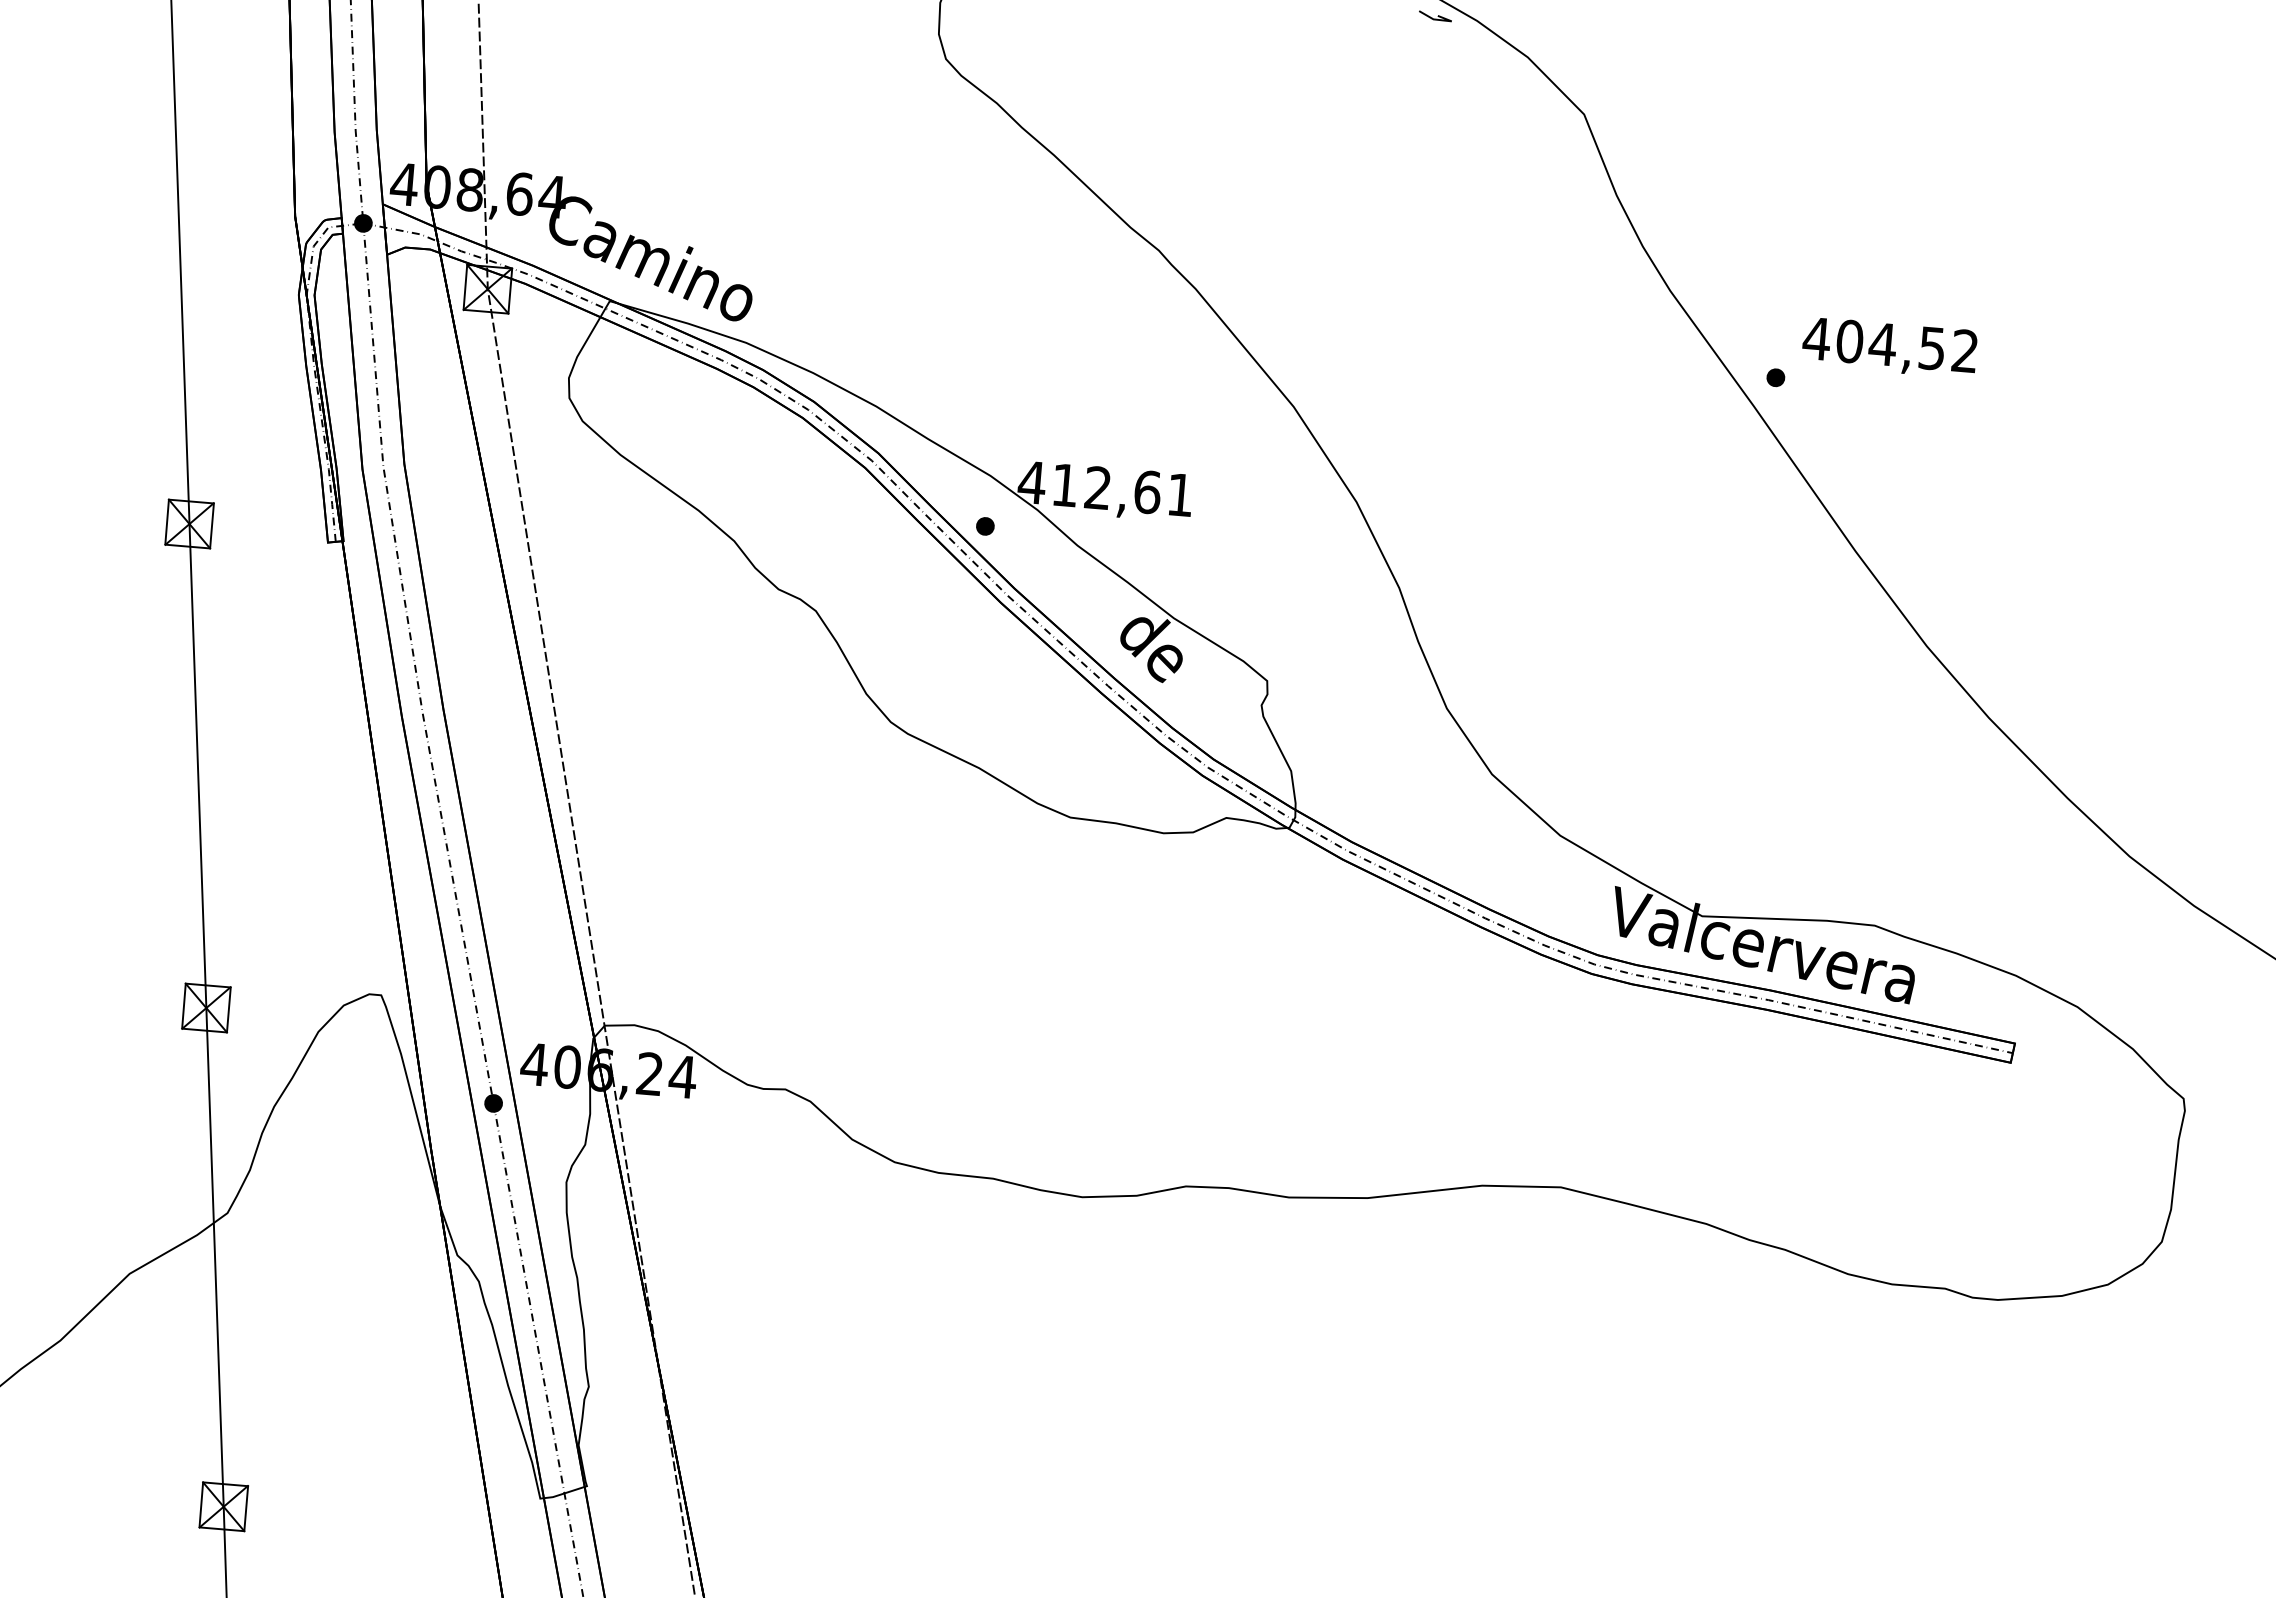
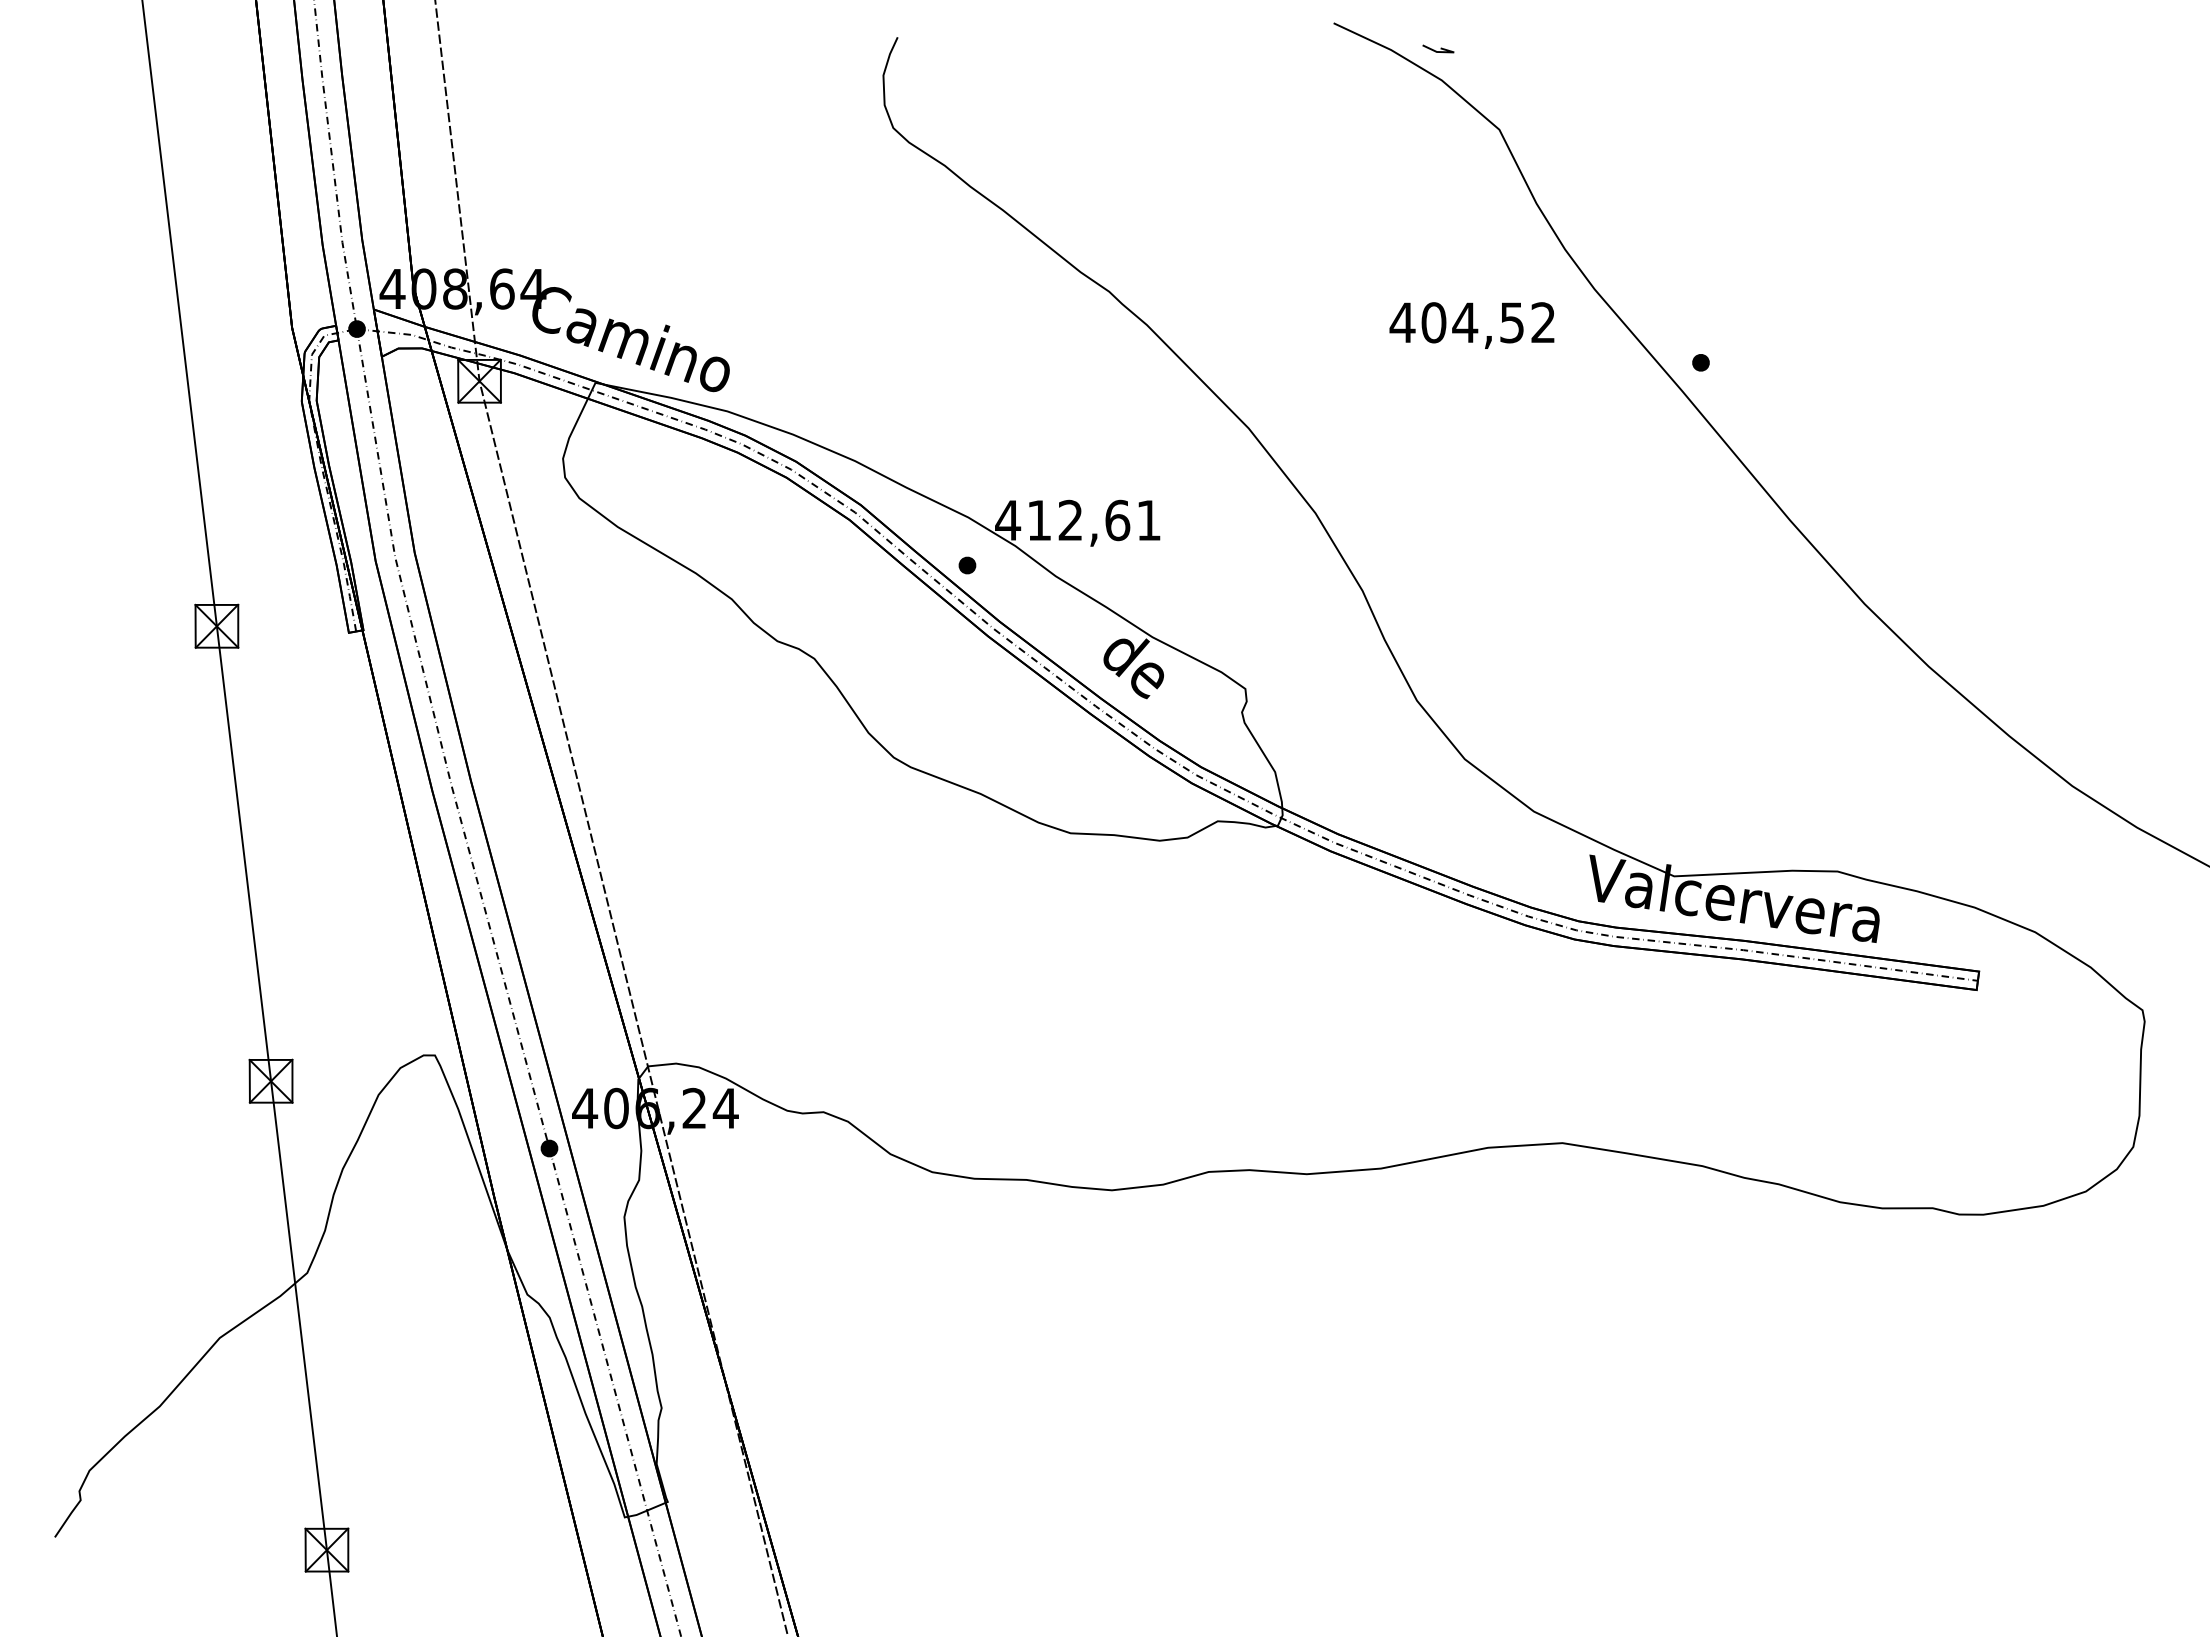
line: (1437, 16) -> (1440, 48), moved
text: (1889, 347) -> (1471, 325), moved

